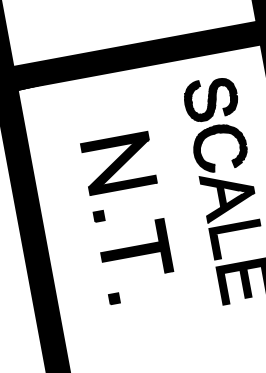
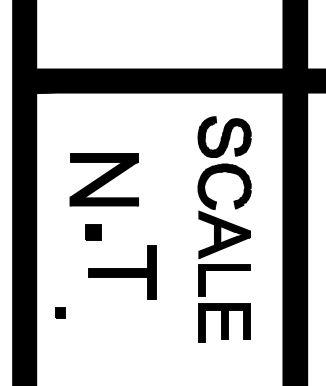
part: (118, 163) -> (103, 179), moved
part: (99, 215) -> (93, 231), size x1.6
part: (114, 298) -> (60, 312), moved

